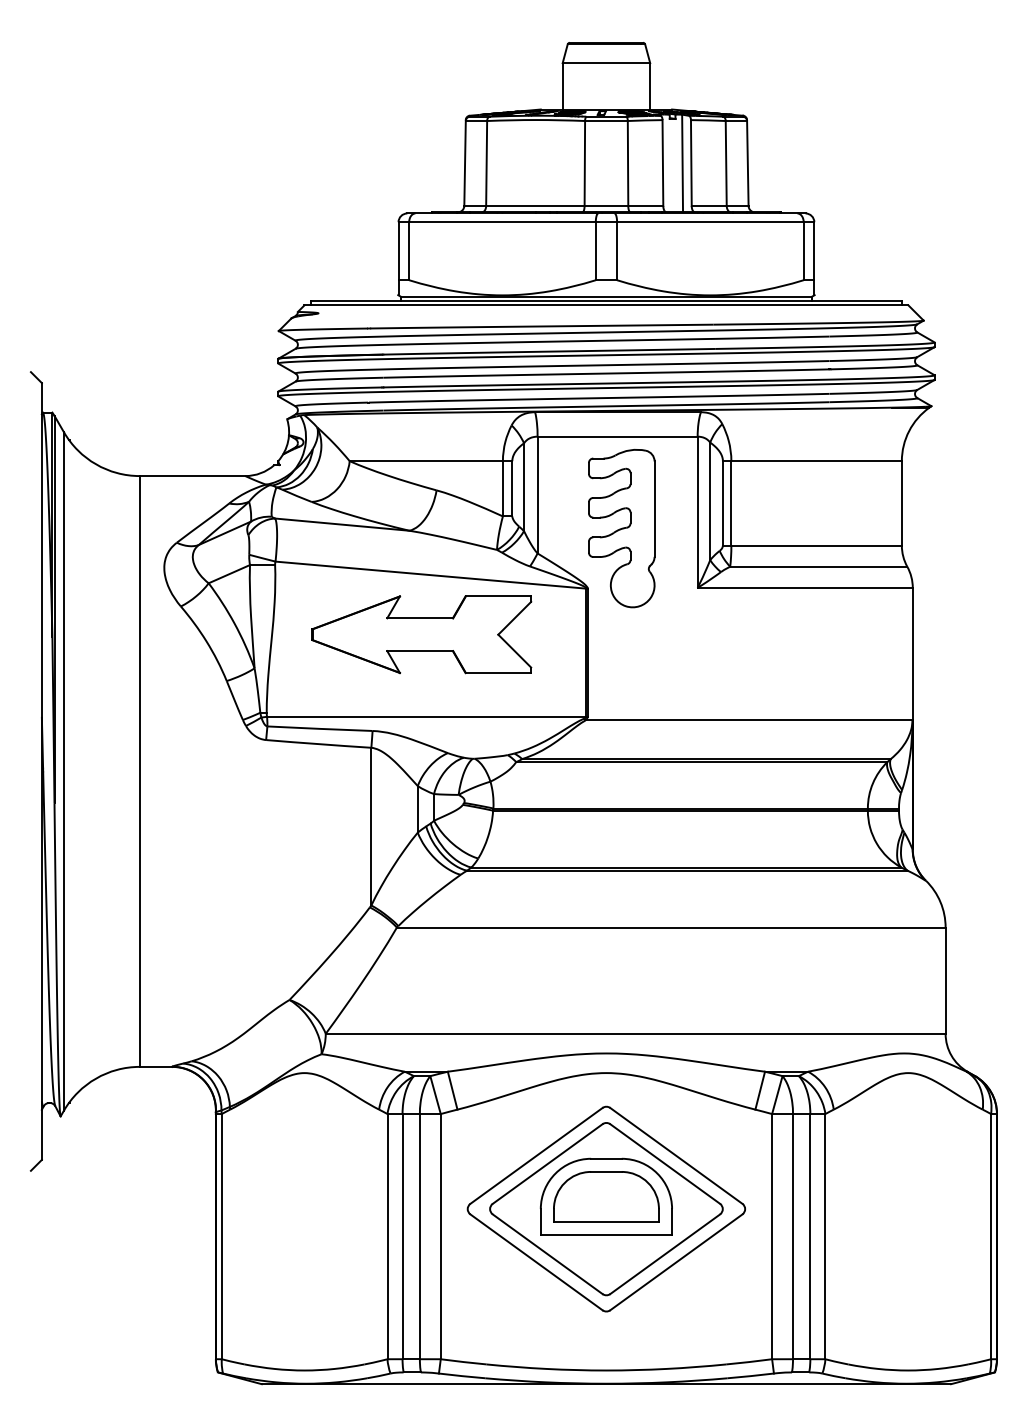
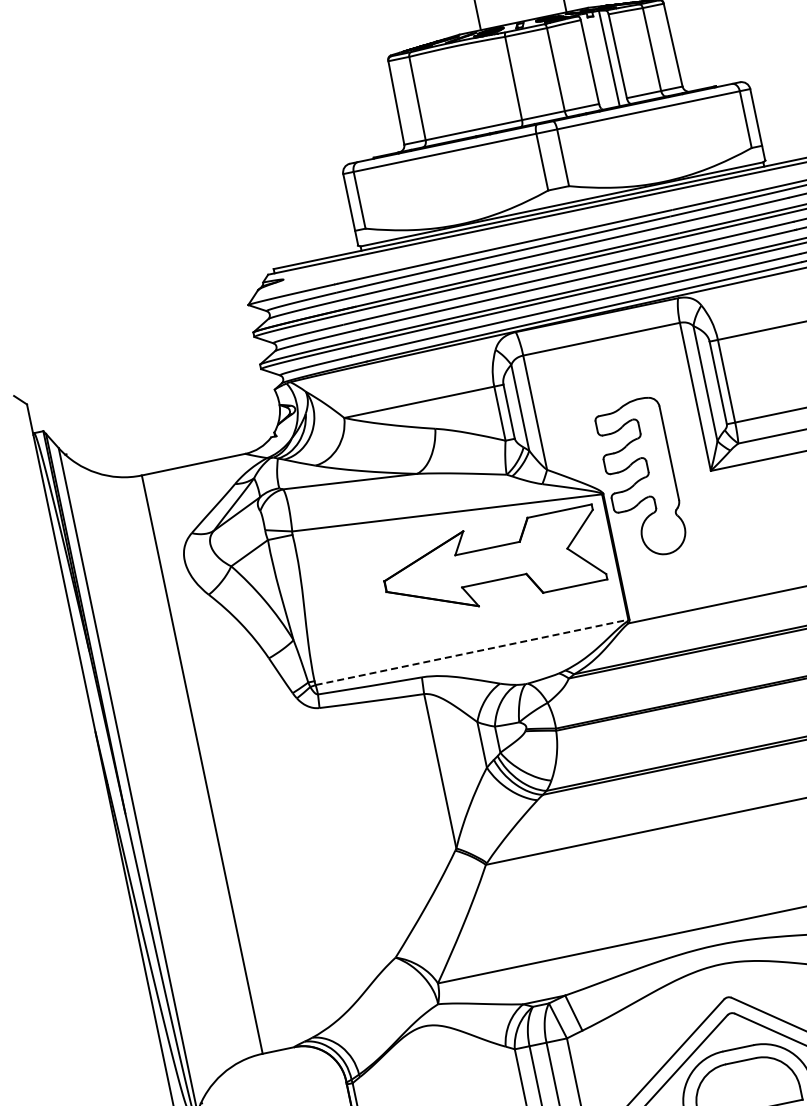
part: (621, 528) -> (640, 478), moved
part: (421, 634) -> (492, 564), moved
line: (427, 716) -> (472, 651), solid -> dashed

